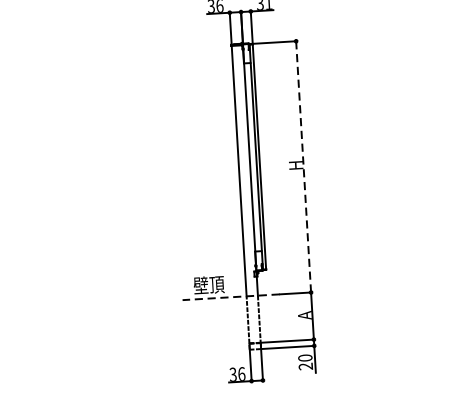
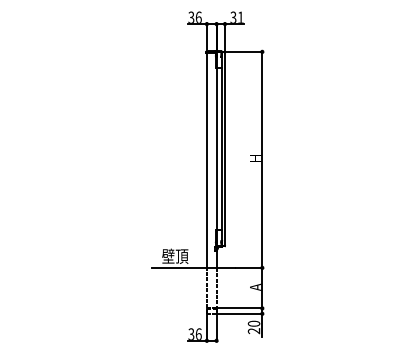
line: (303, 166) -> (262, 159), dashed -> solid
line: (231, 296) -> (193, 267), dashed -> solid

